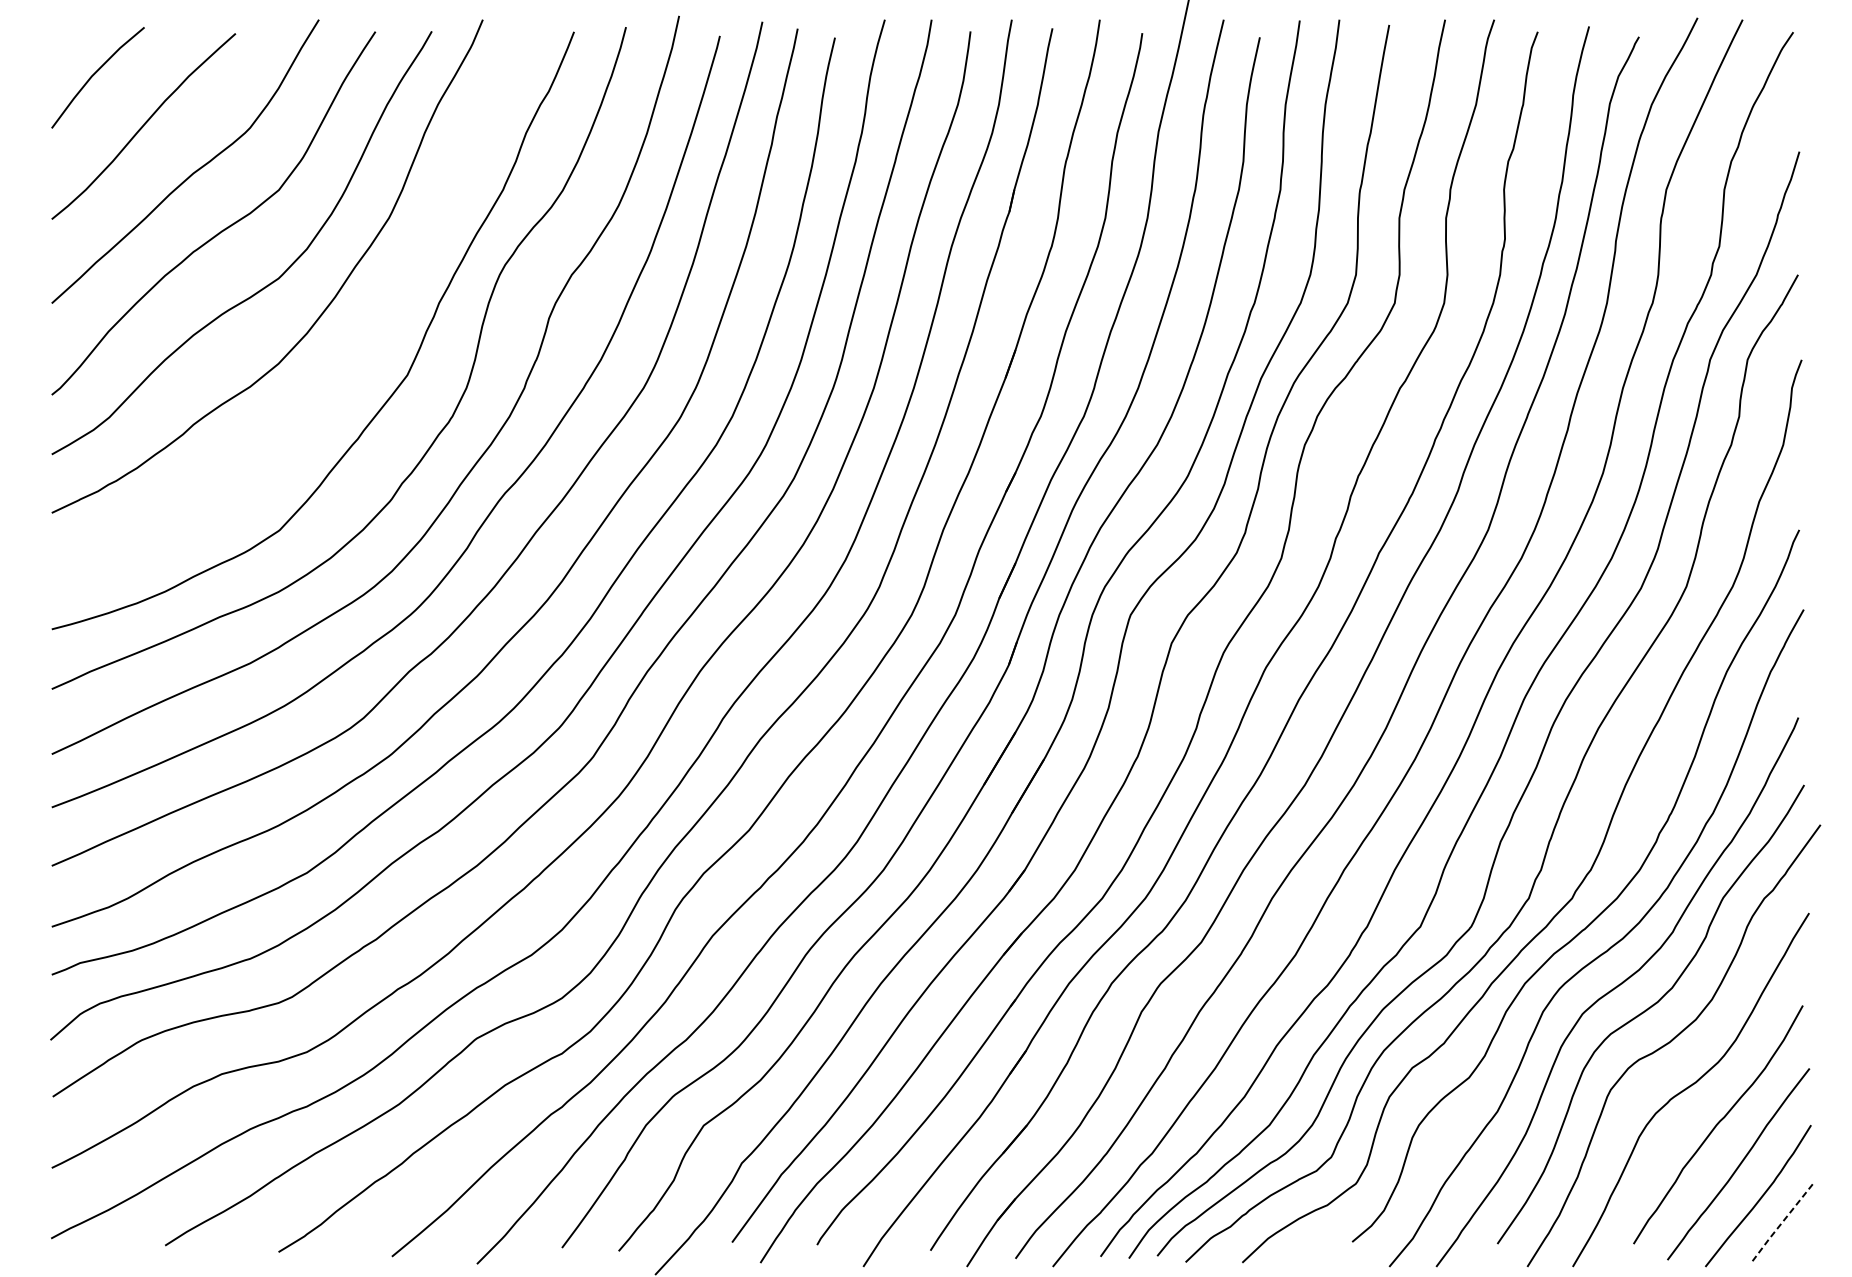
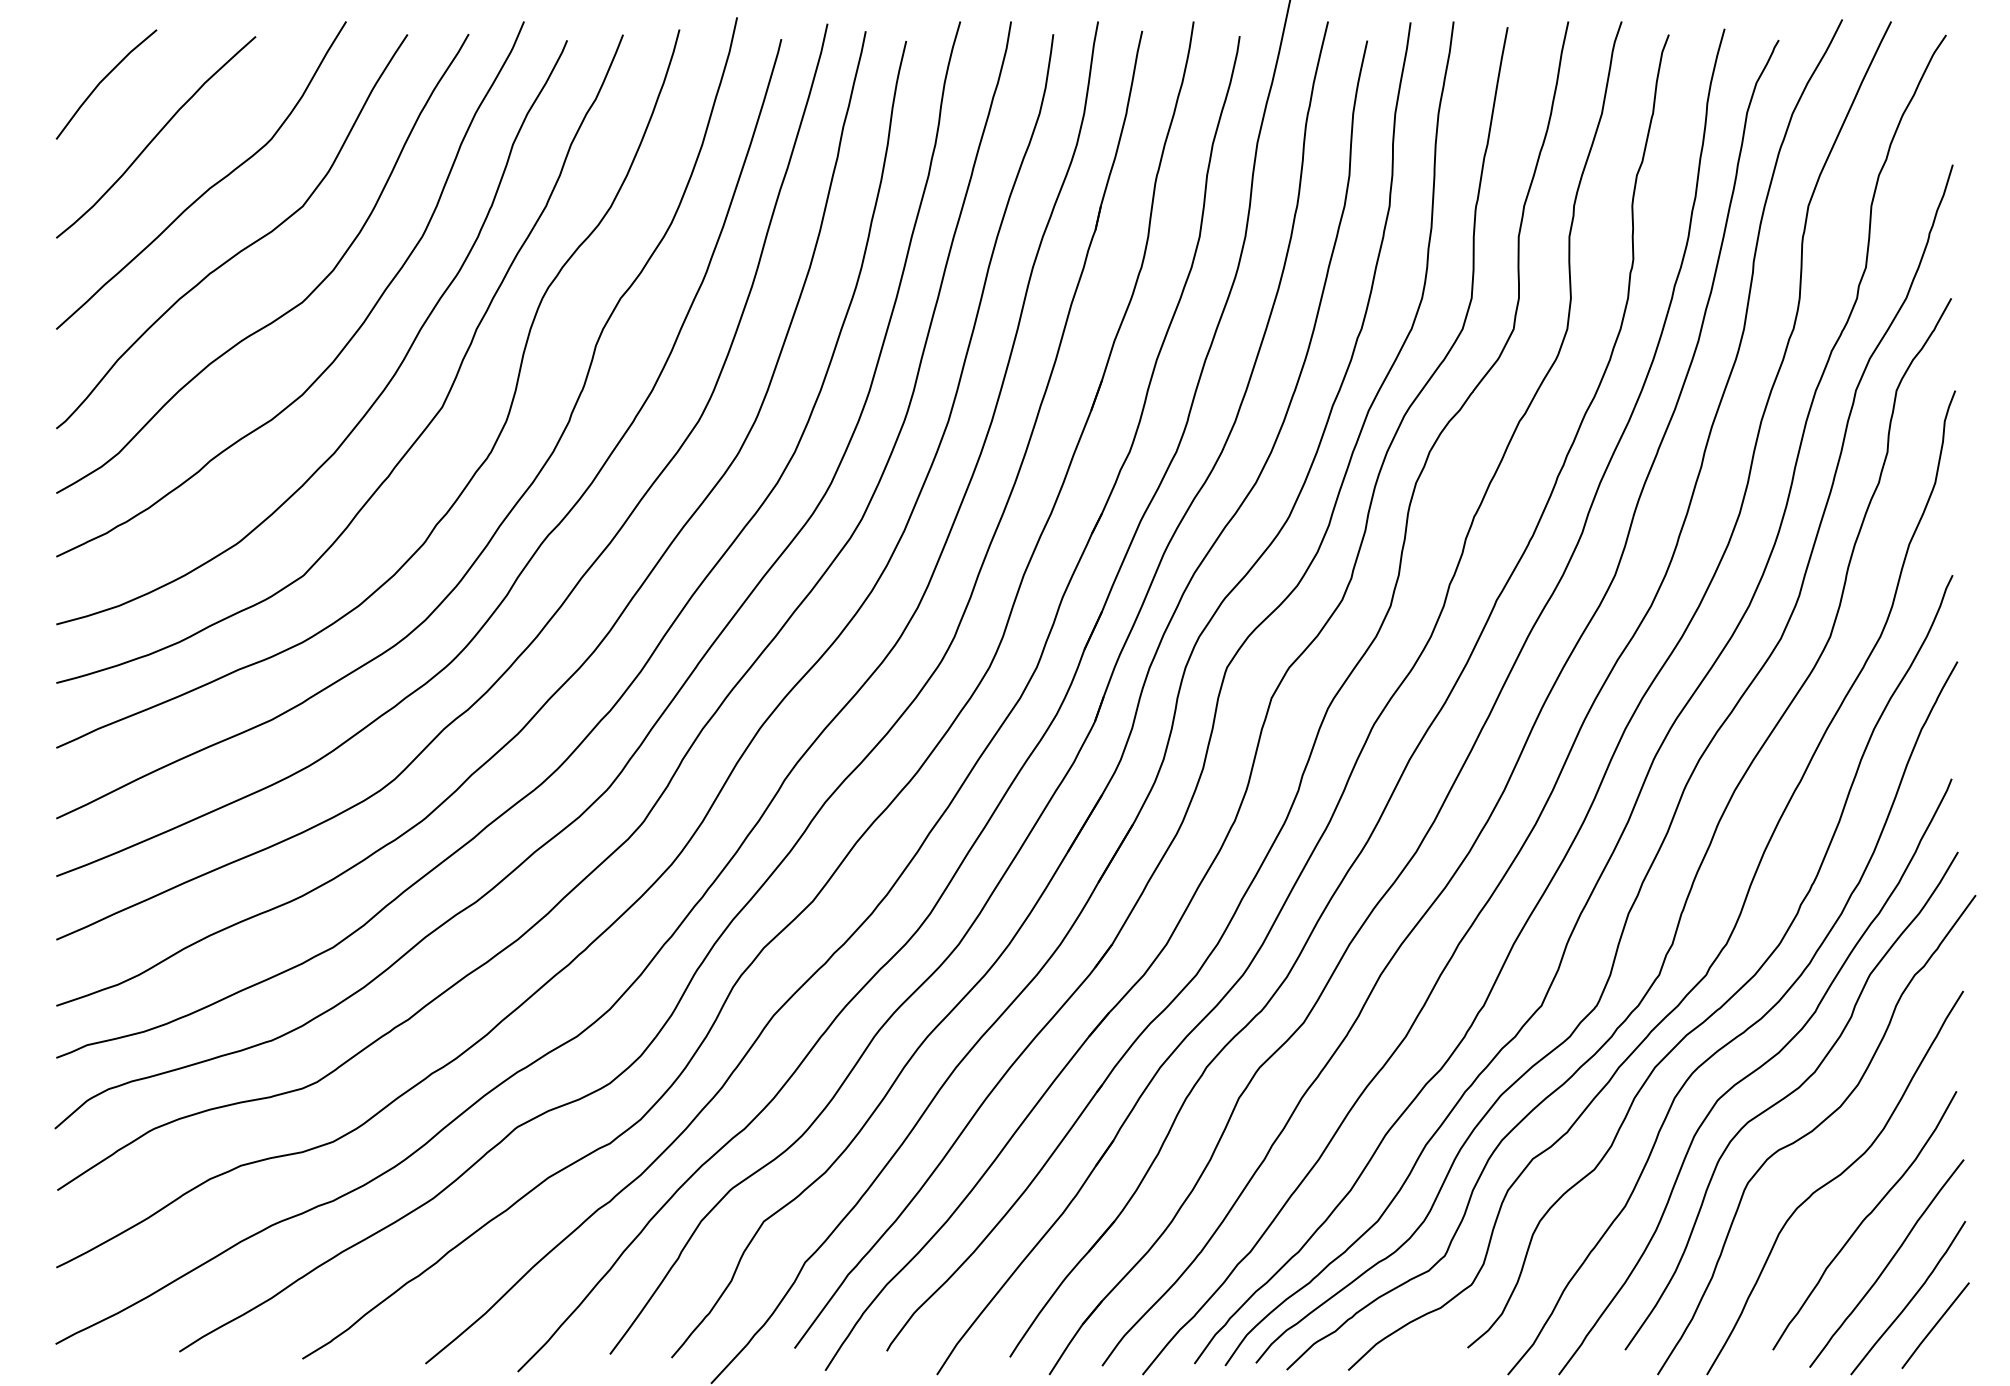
curve: (356, 354) -> (386, 384), added
line: (1783, 1221) -> (1935, 1325), dashed -> solid

